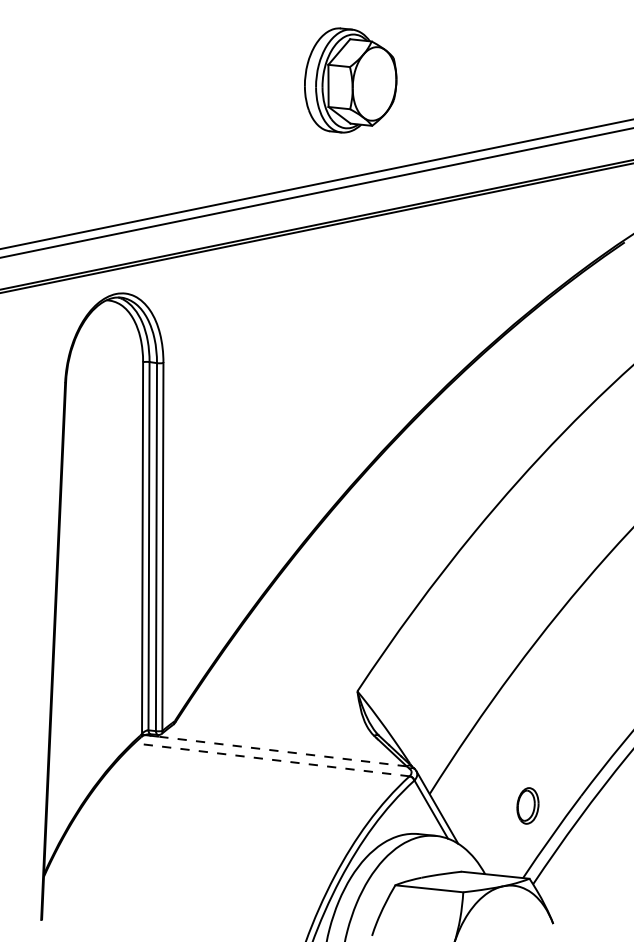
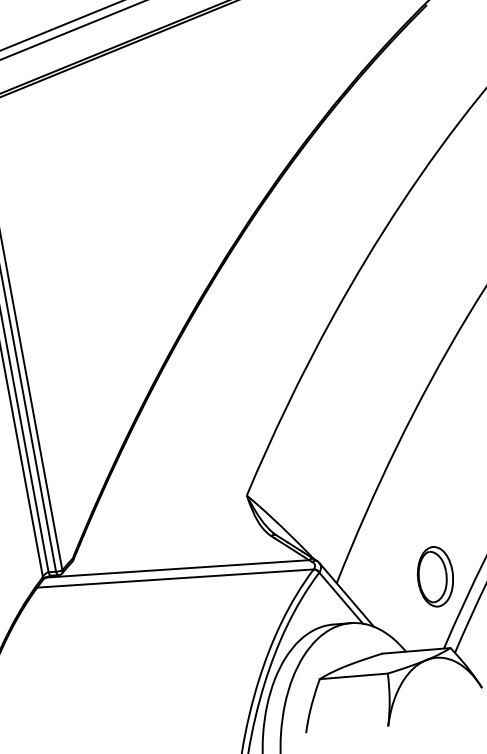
line: (281, 751) -> (183, 568), dashed -> solid
line: (272, 759) -> (175, 578), dashed -> solid
part: (527, 805) -> (434, 576), size x1.67

